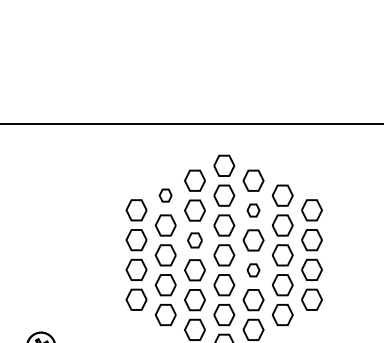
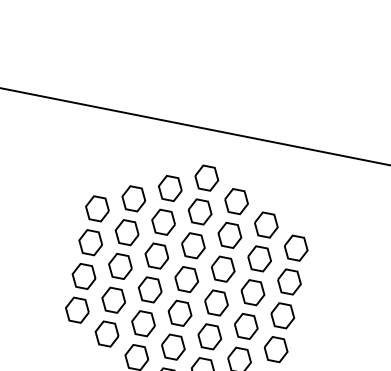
part: (165, 195) -> (133, 198), size x1.67
part: (253, 210) -> (229, 235), size x1.67
part: (194, 240) -> (156, 256), size x1.43
part: (253, 270) -> (216, 303), size x1.67

